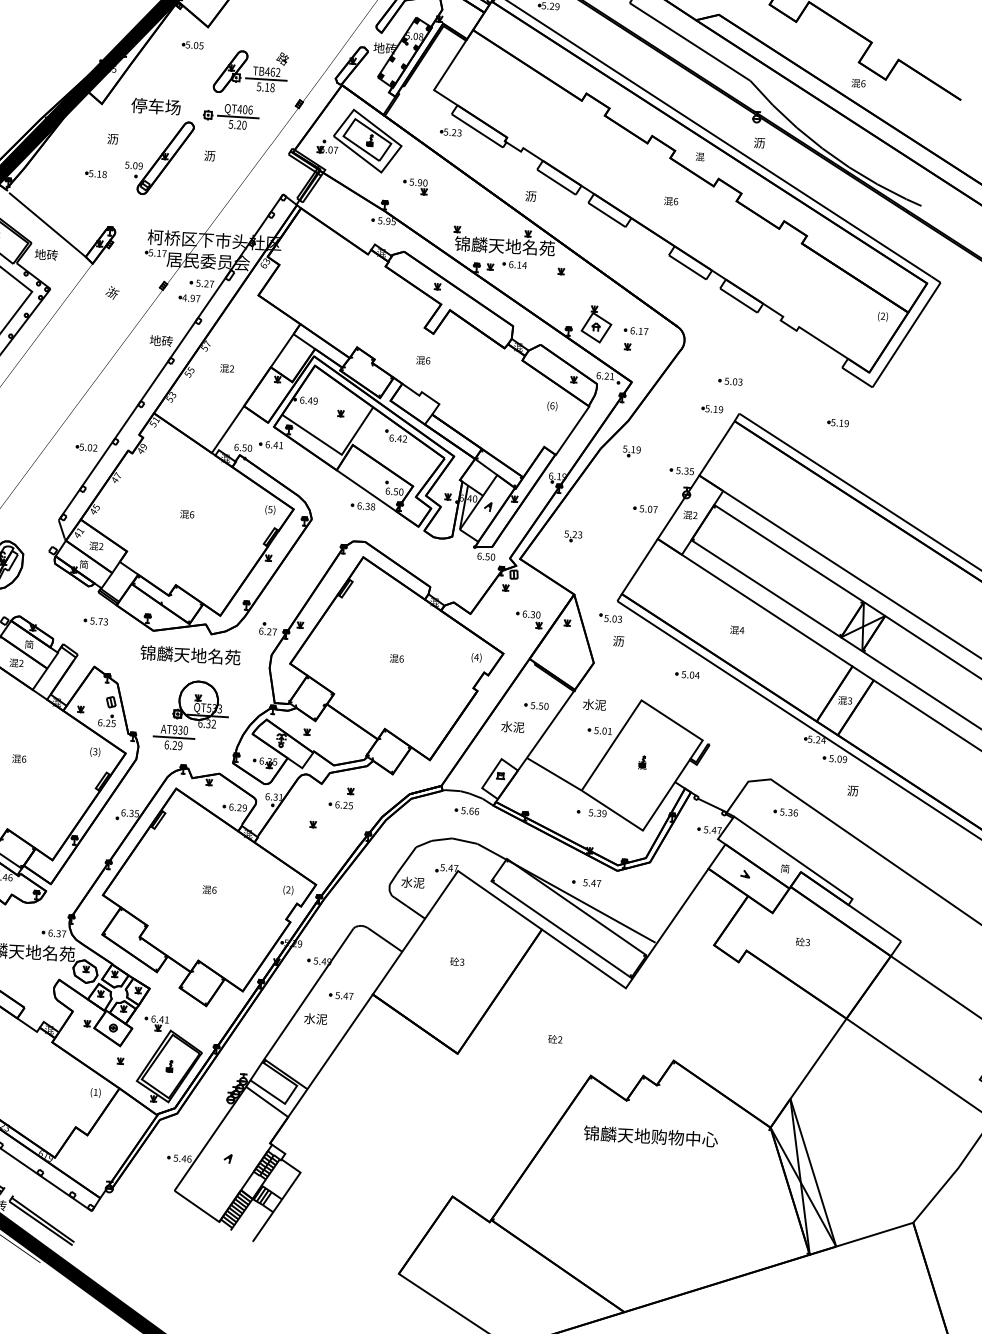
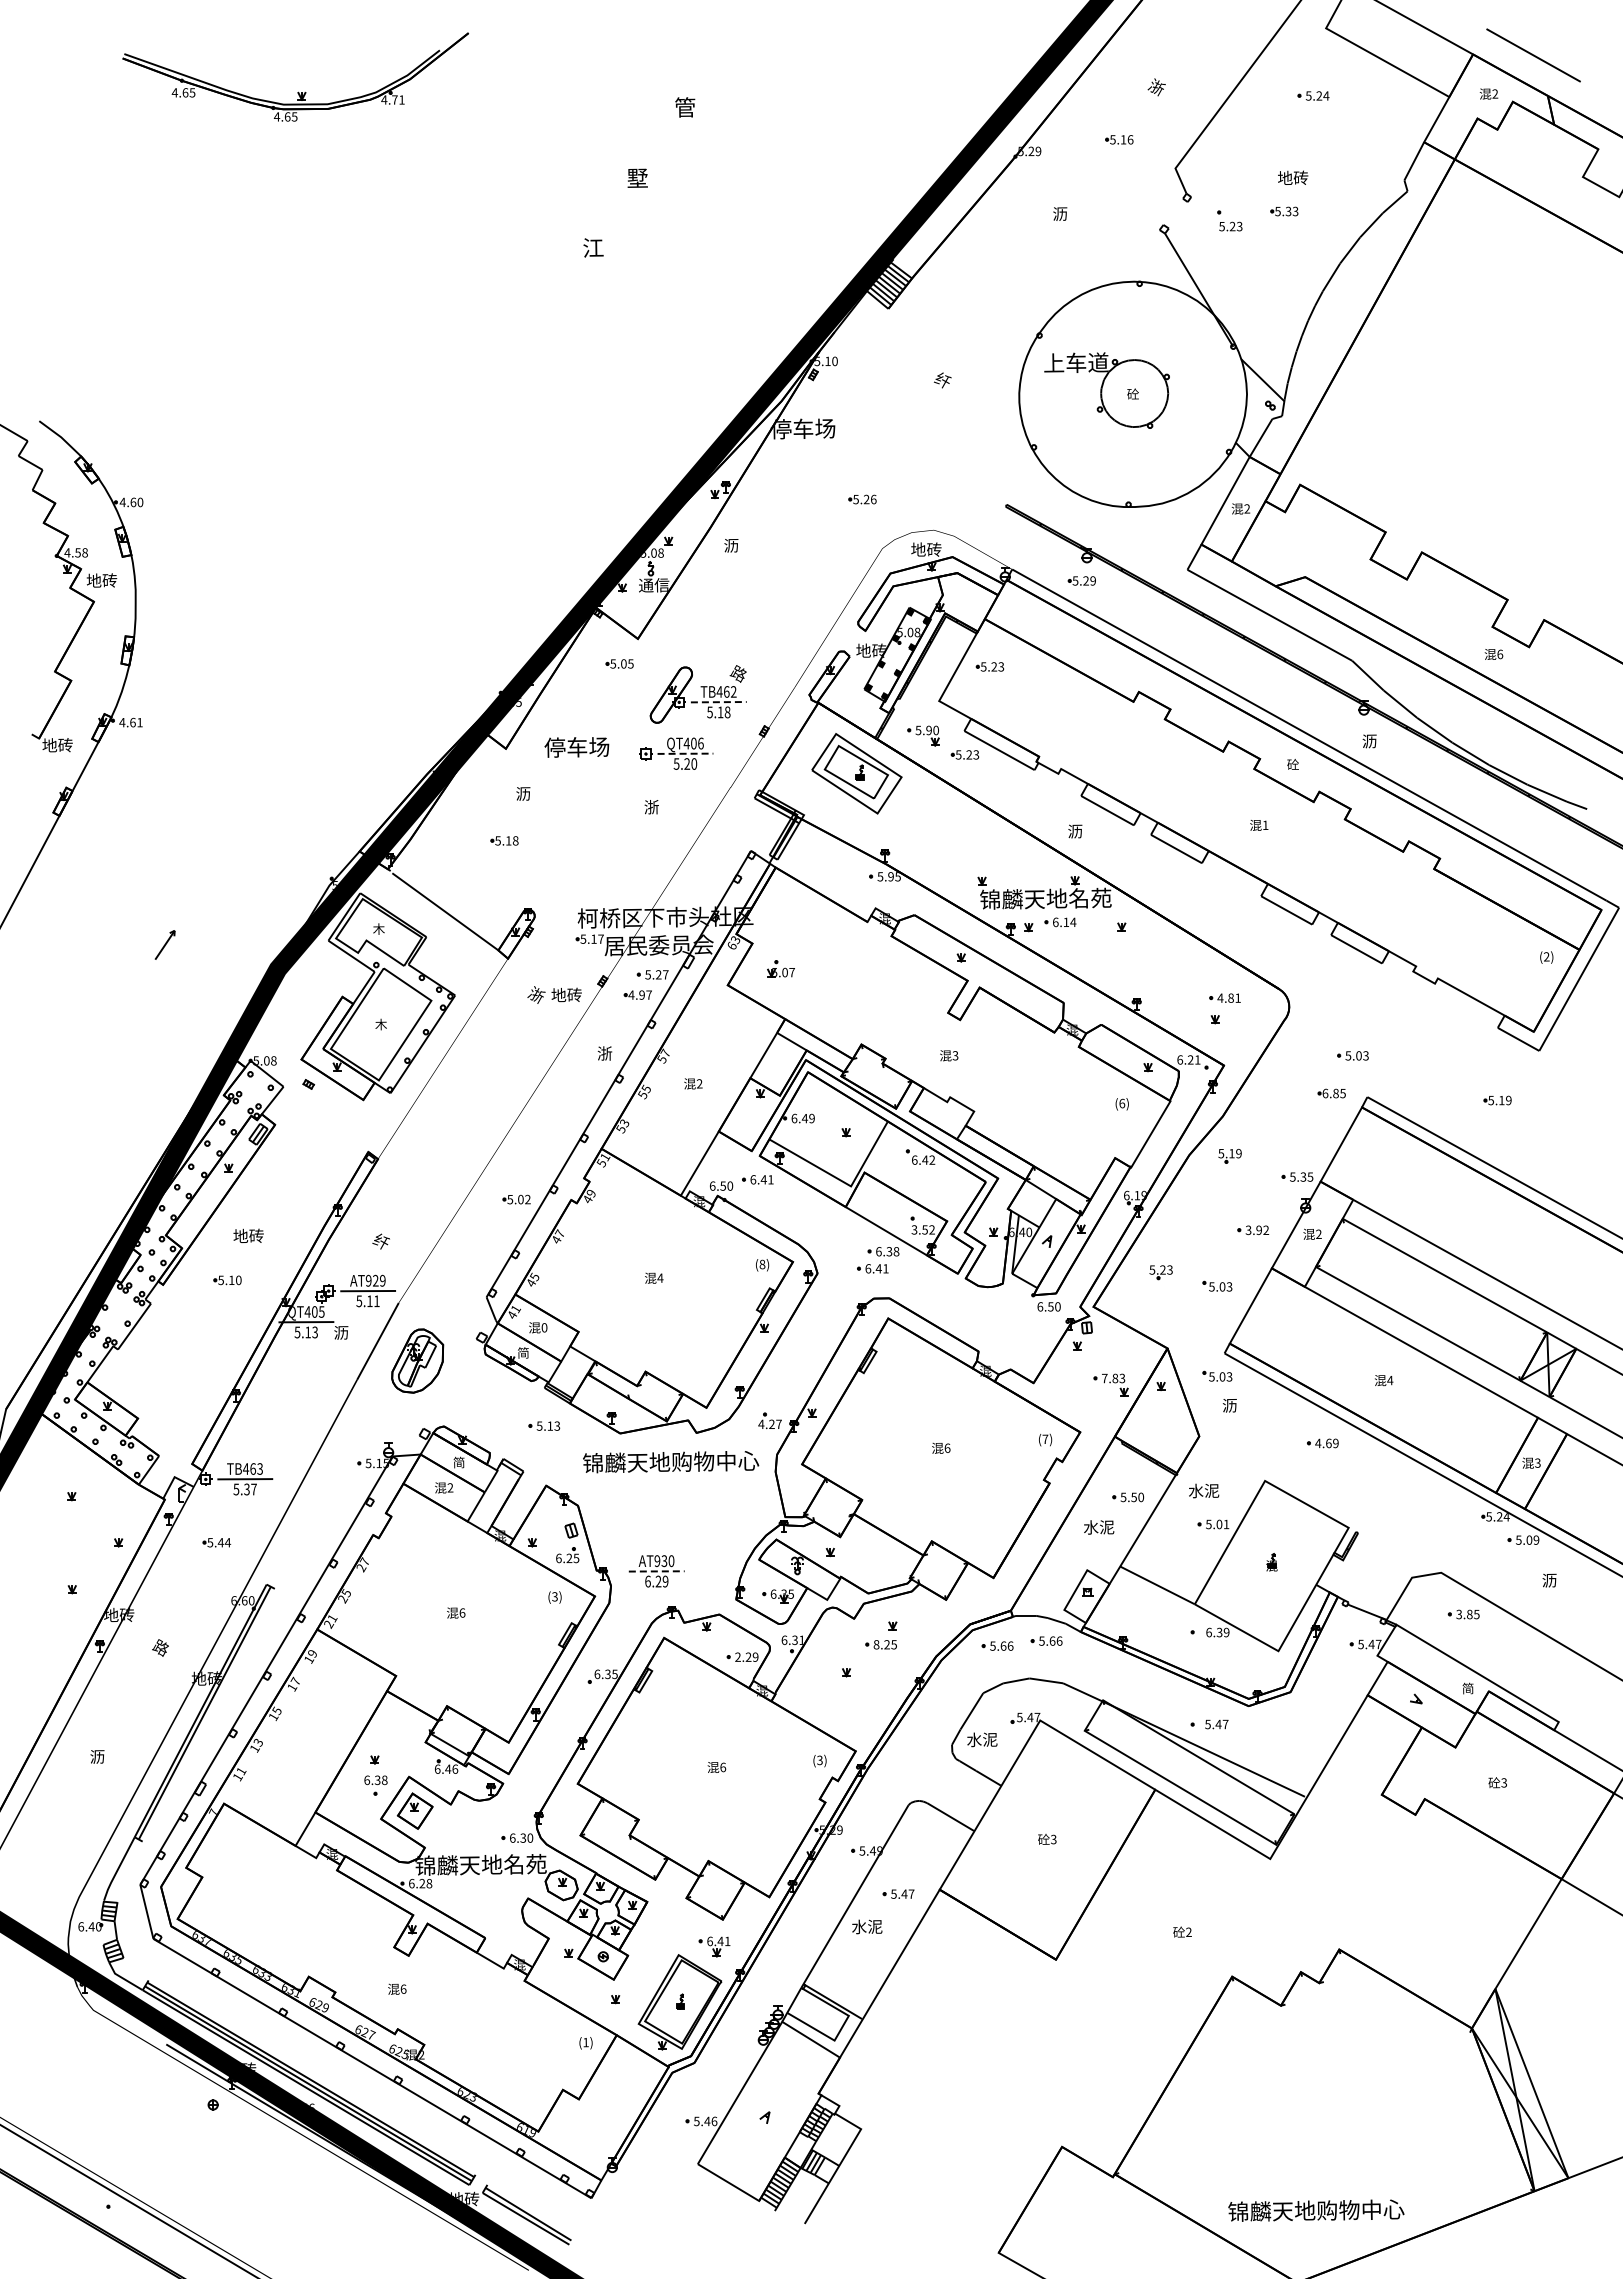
part: (474, 66) -> (989, 666), added
line: (266, 79) -> (718, 702), solid -> dashed
line: (238, 116) -> (685, 753), solid -> dashed
part: (327, 146) -> (780, 968), moved
text: (209, 156) -> (651, 807), 沥 -> 浙
text: (699, 156) -> (1292, 764), 混 -> 砼
part: (159, 157) -> (585, 813), removed
part: (415, 186) -> (923, 735), moved
text: (675, 201) -> (1265, 825), 6 -> 1
text: (46, 254) -> (566, 994), moved
part: (596, 323) -> (1172, 992), removed
text: (638, 330) -> (1228, 997), 6.17 -> 4.81
text: (161, 340) -> (604, 1053), 地砖 -> 浙
text: (428, 360) -> (955, 1055), 6 -> 3
text: (713, 409) -> (1333, 1093), 5.19 -> 6.85
text: (393, 491) -> (922, 1229), 6.50 -> 3.52
text: (648, 508) -> (1257, 1229), 5.07 -> 3.92
text: (270, 509) -> (762, 1264), (5) -> (8)
text: (192, 514) -> (660, 1277), 6 -> 4
part: (353, 518) -> (872, 1268), added
text: (101, 546) -> (544, 1327), 2 -> 0
part: (615, 549) -> (1217, 1285), added
text: (531, 614) -> (1113, 1378), 6.30 -> 7.83
text: (100, 621) -> (550, 1425), 5.73 -> 5.13
text: (261, 631) -> (761, 1424), 6.27 -> 4.27
text: (190, 655) -> (671, 1462), 锦麟天地名苑 -> 锦麟天地购物中心
text: (476, 656) -> (1045, 1438), (4) -> (7)
text: (690, 675) -> (1326, 1443), 5.04 -> 4.69
part: (201, 704) -> (689, 1525), removed
line: (173, 737) -> (656, 1571), solid -> dashed
text: (337, 804) -> (876, 1644), 6.25 -> 8.25
text: (231, 806) -> (737, 1656), 6.29 -> 2.29
part: (429, 811) -> (997, 1645), added
text: (590, 812) -> (1208, 1632), 5.39 -> 6.39
text: (788, 812) -> (1467, 1614), 5.36 -> 3.85
text: (288, 890) -> (819, 1761), (2) -> (3)
text: (64, 933) -> (530, 1837), 6.37 -> 6.30
part: (156, 1023) -> (714, 1946), moved
text: (651, 1136) -> (1316, 2210), moved

